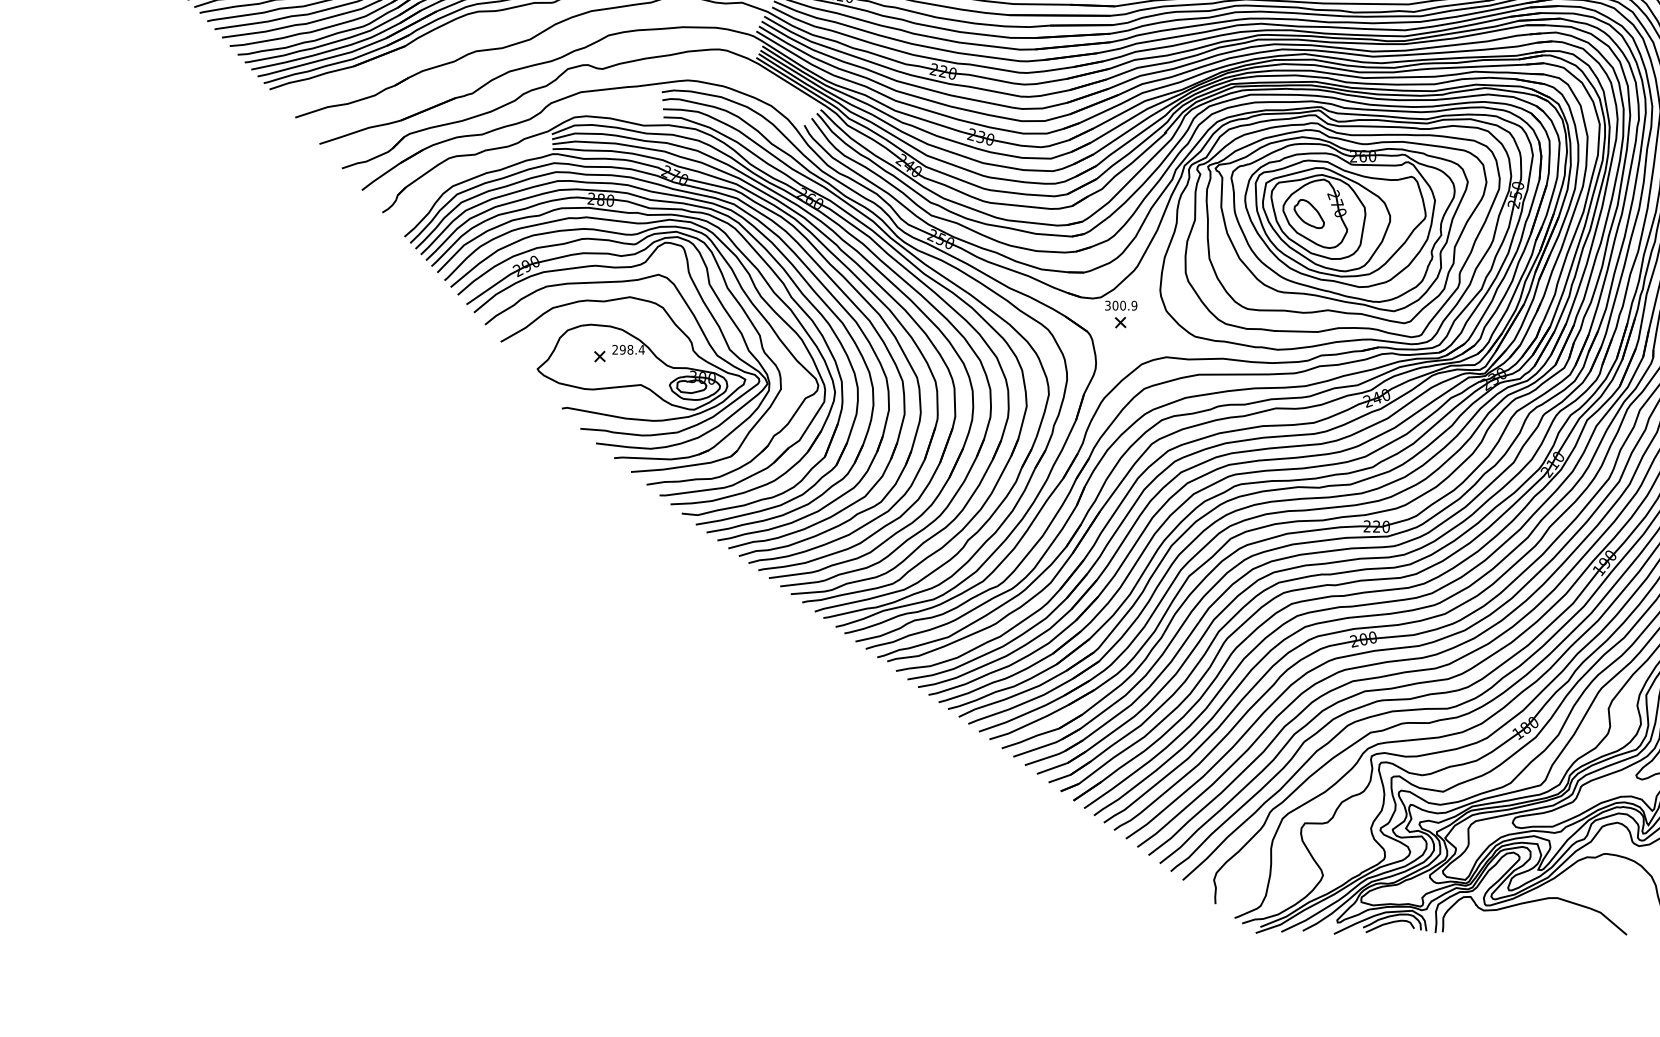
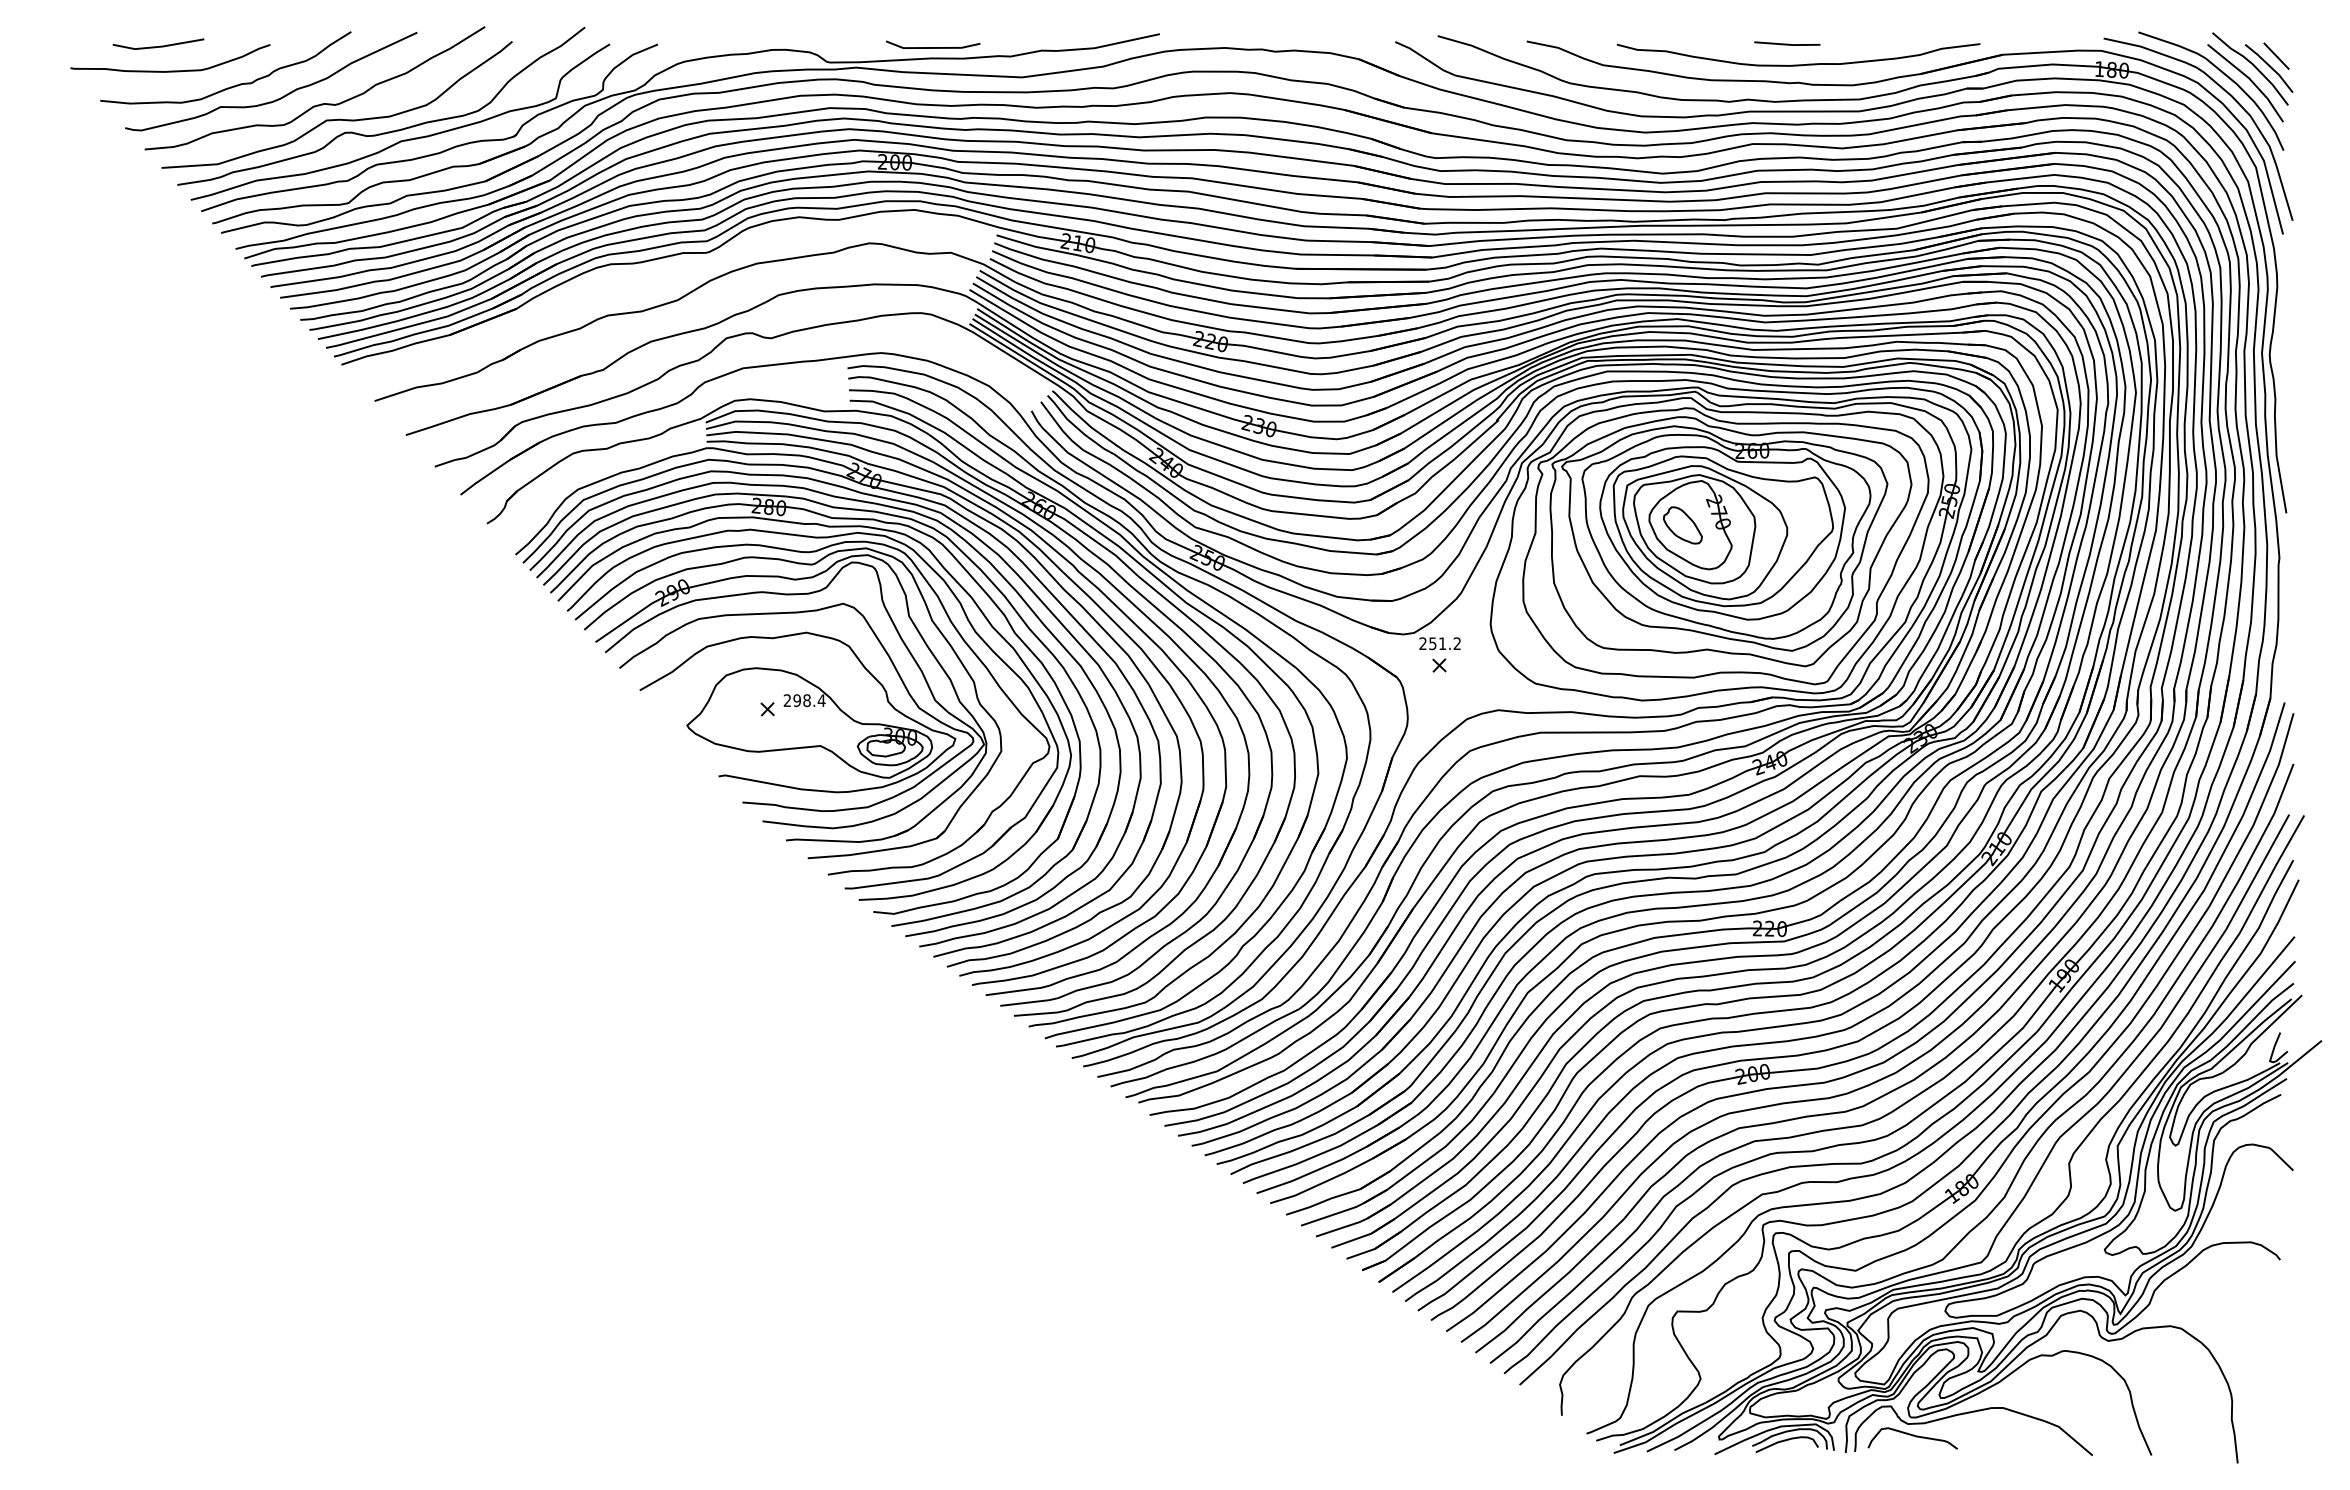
text: (1121, 305) -> (1440, 643), 300.9 -> 251.2
curve: (1487, 920) -> (1912, 1436), added

